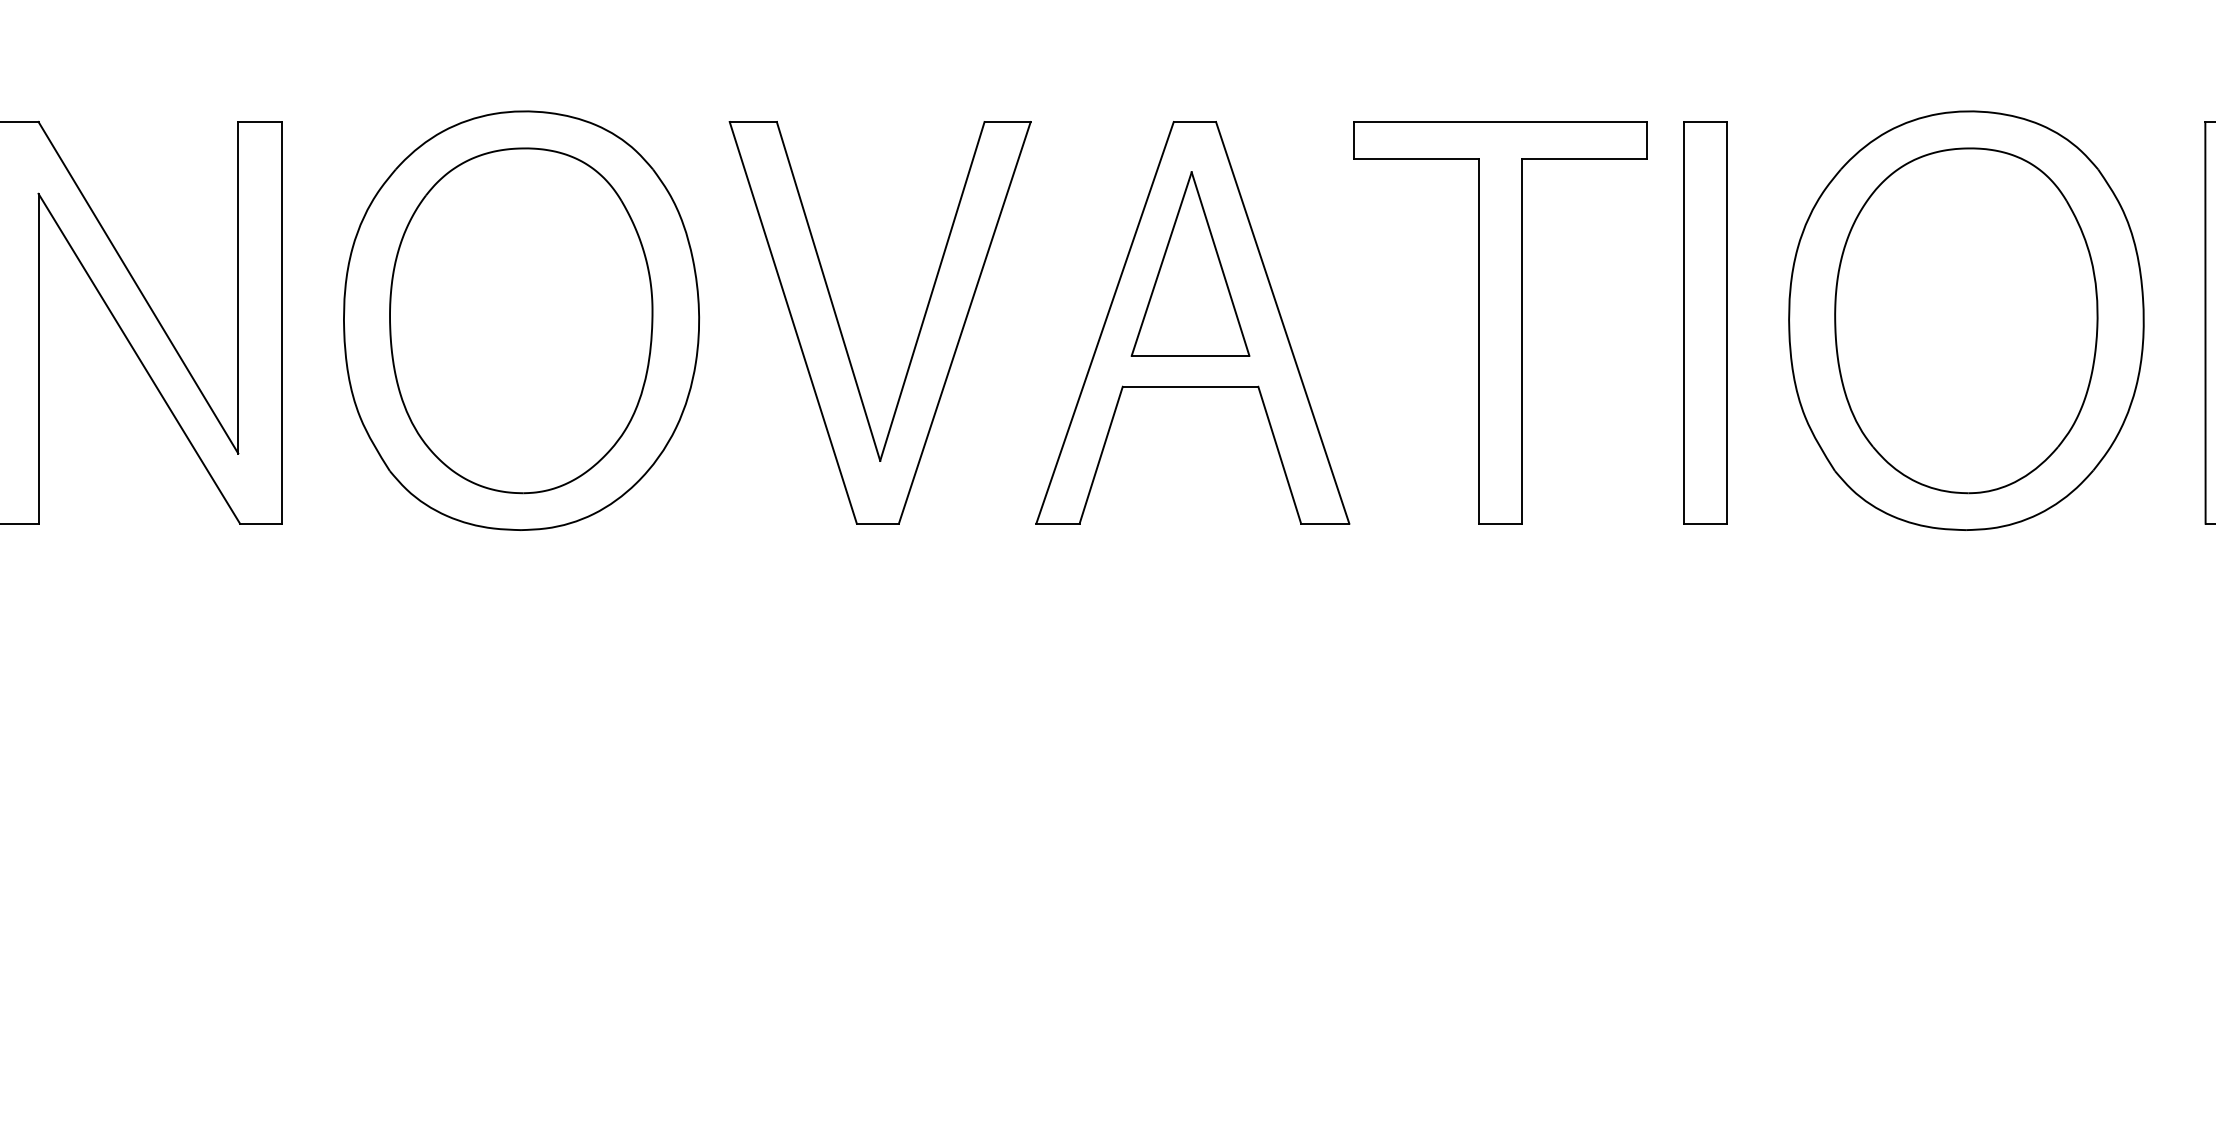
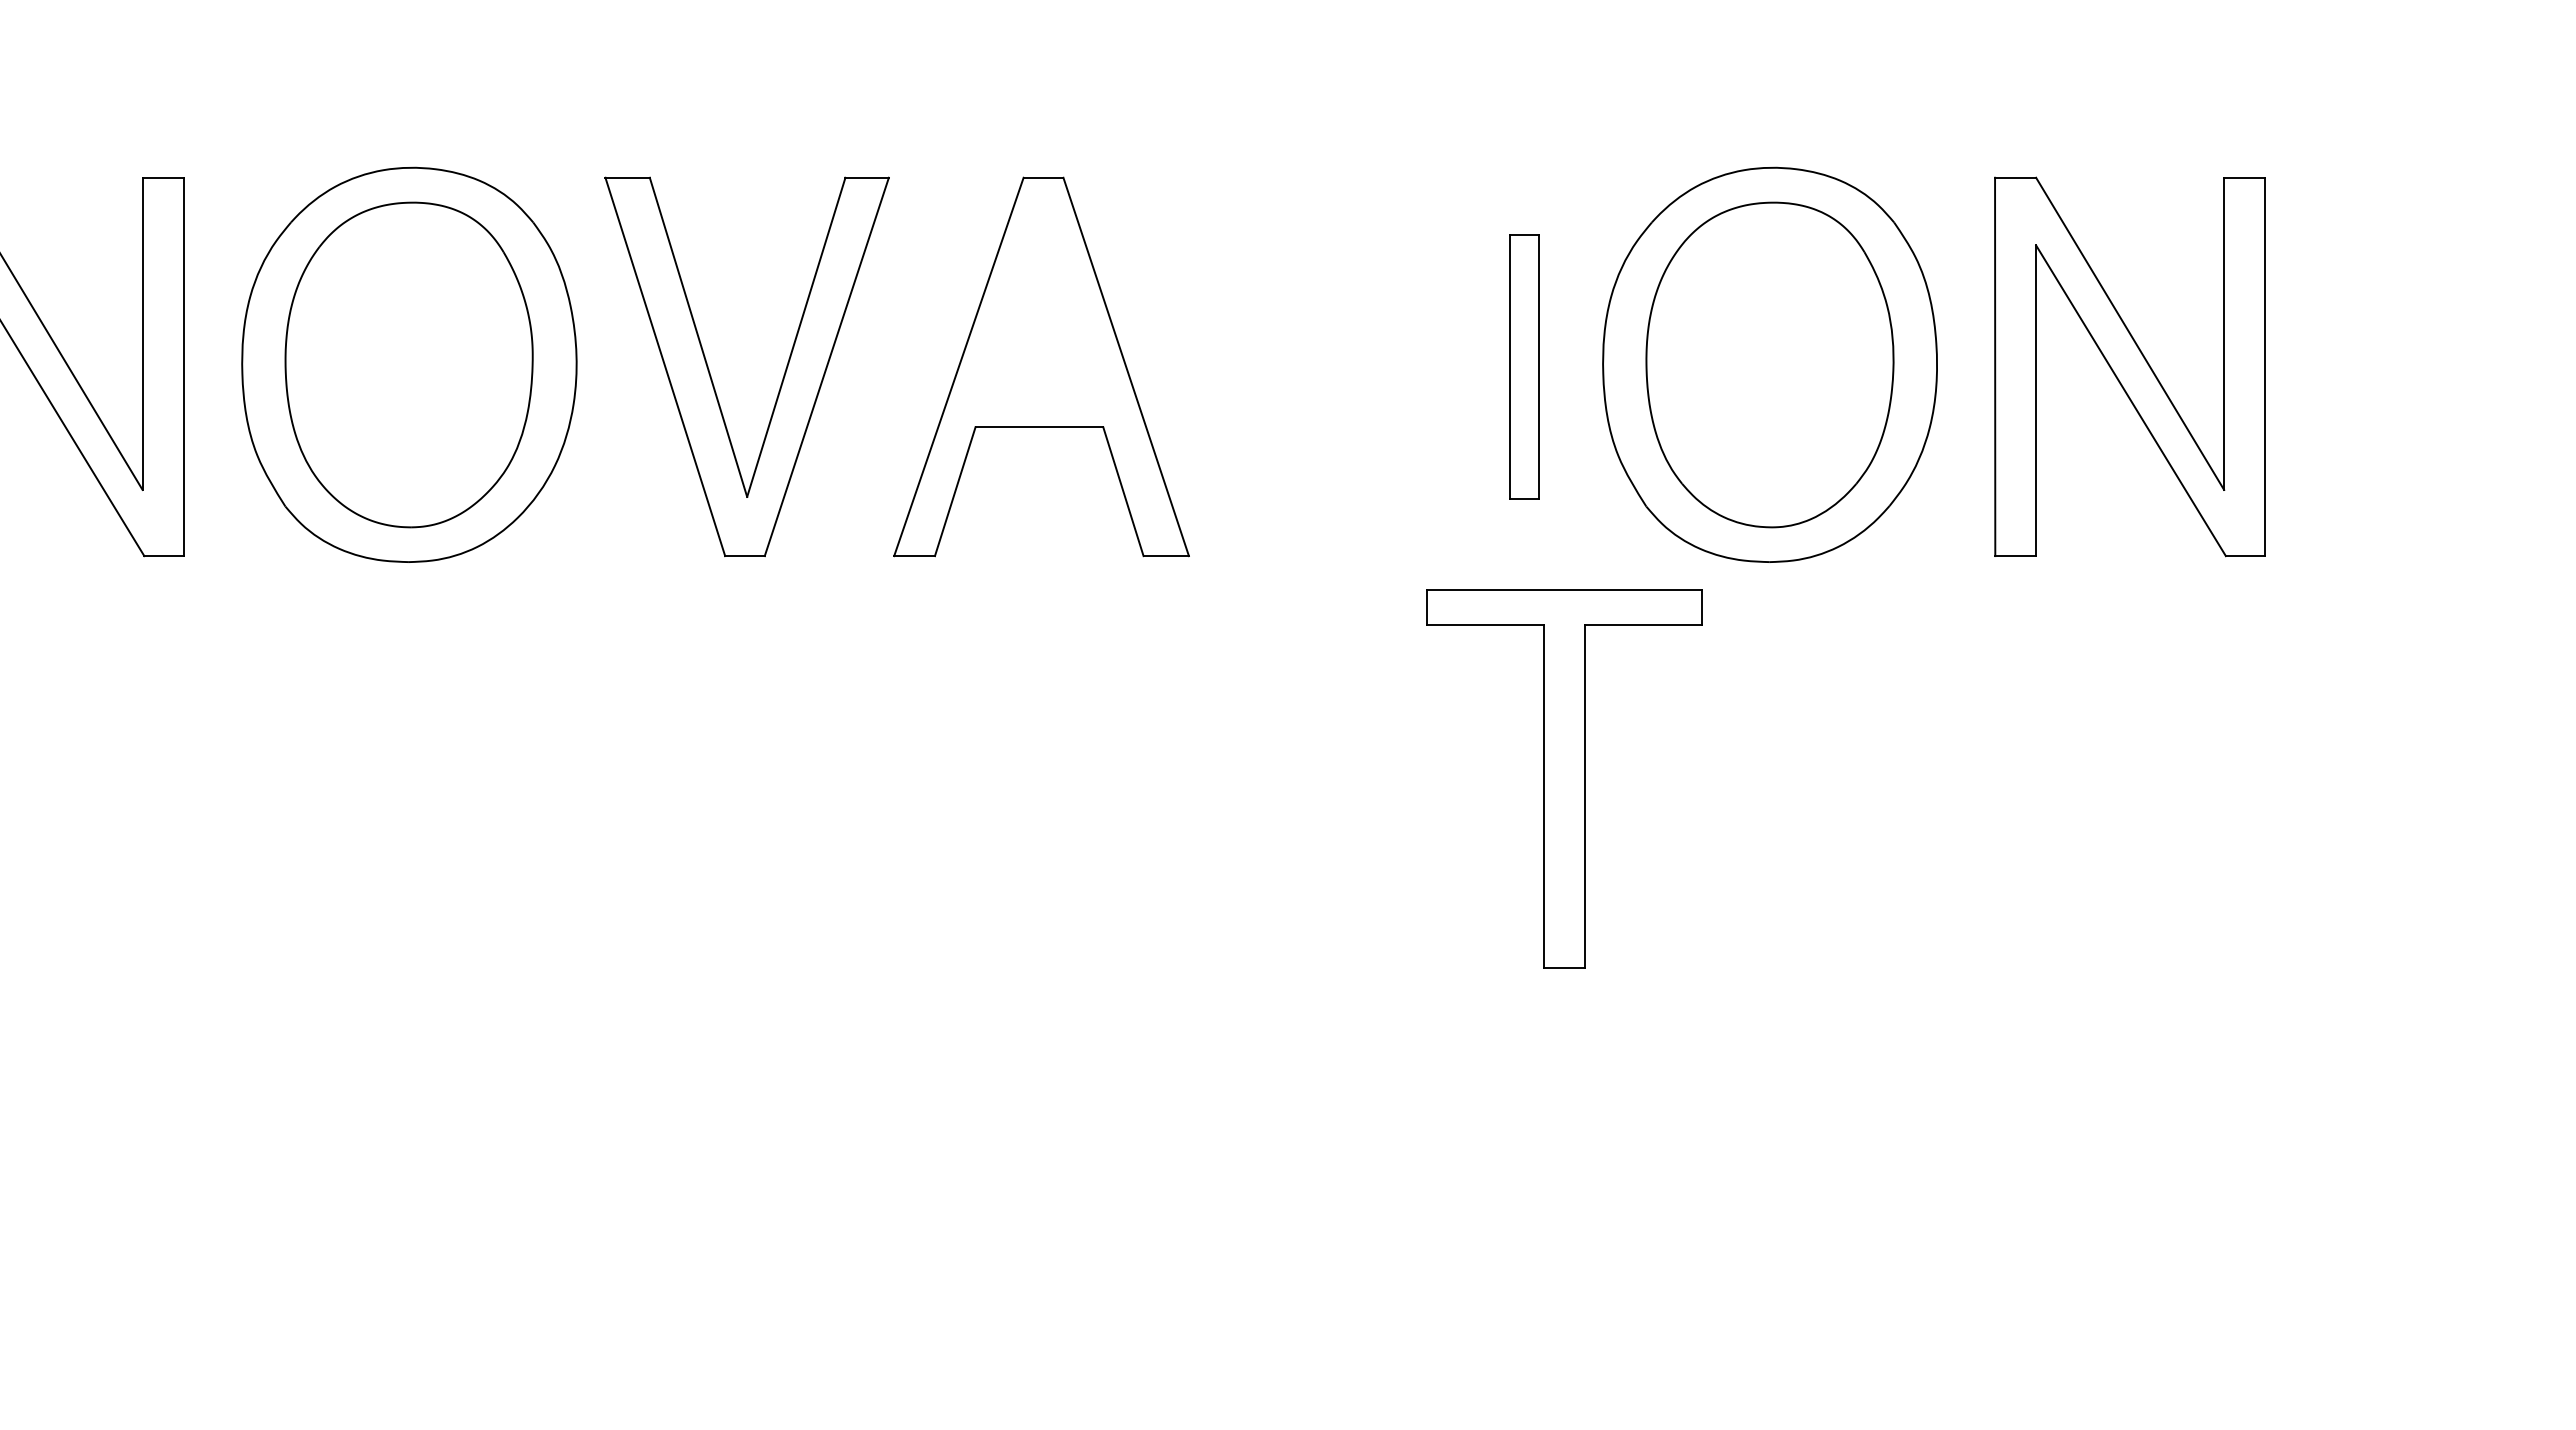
part: (1190, 263) -> (1039, 311), removed
part: (1500, 322) -> (1564, 778), moved
part: (1705, 322) -> (1524, 366), size x0.7

